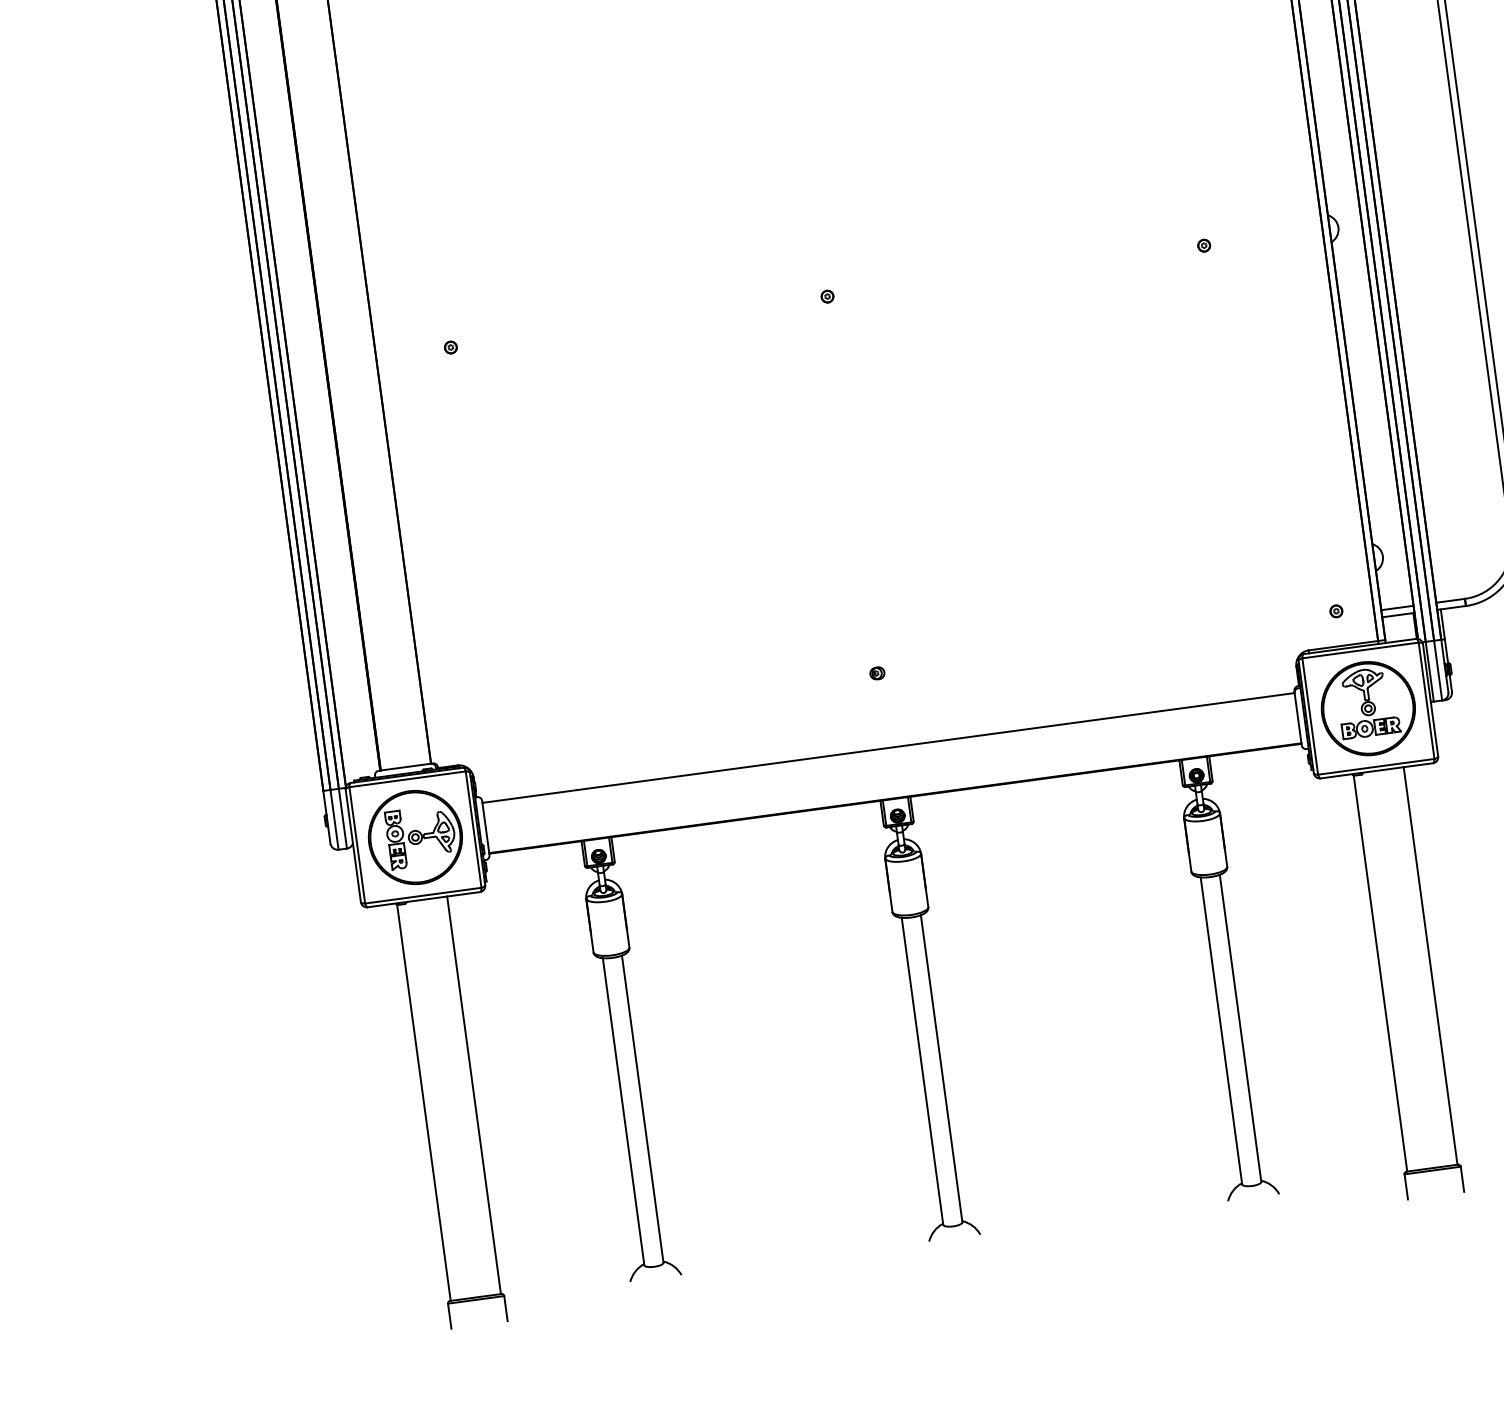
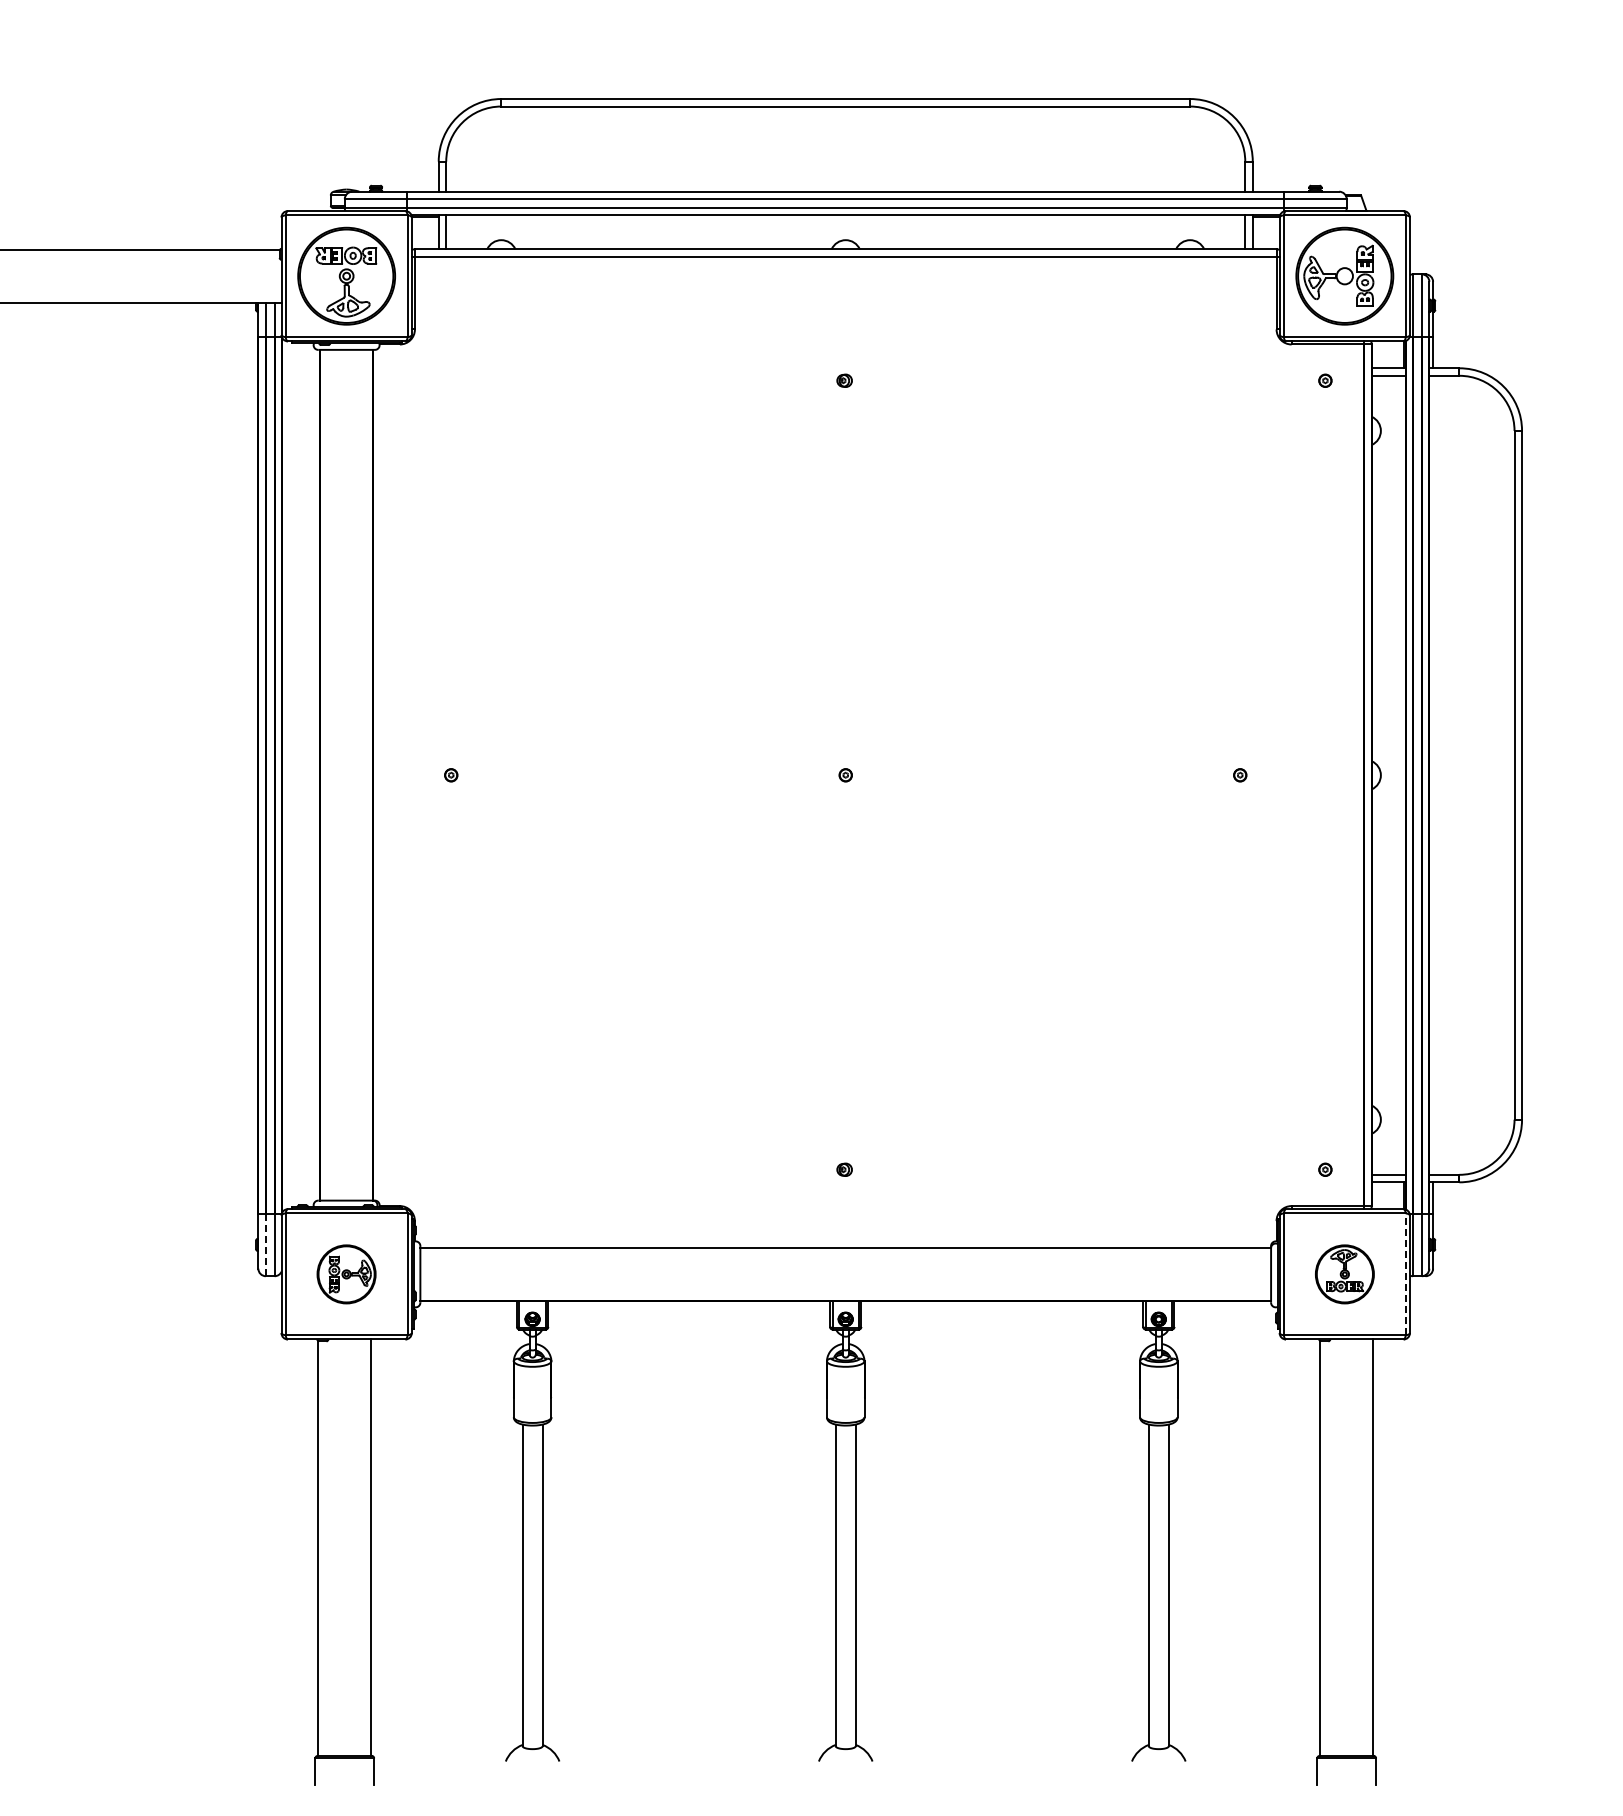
line: (1426, 700) -> (1405, 1274), solid -> dashed
part: (1368, 708) -> (1344, 1274), size x0.6
line: (334, 820) -> (265, 1245), solid -> dashed
part: (415, 837) -> (346, 1274), size x0.6

